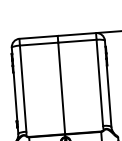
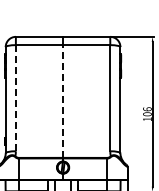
line: (22, 88) -> (15, 97), solid -> dashed
line: (62, 88) -> (63, 101), solid -> dashed

